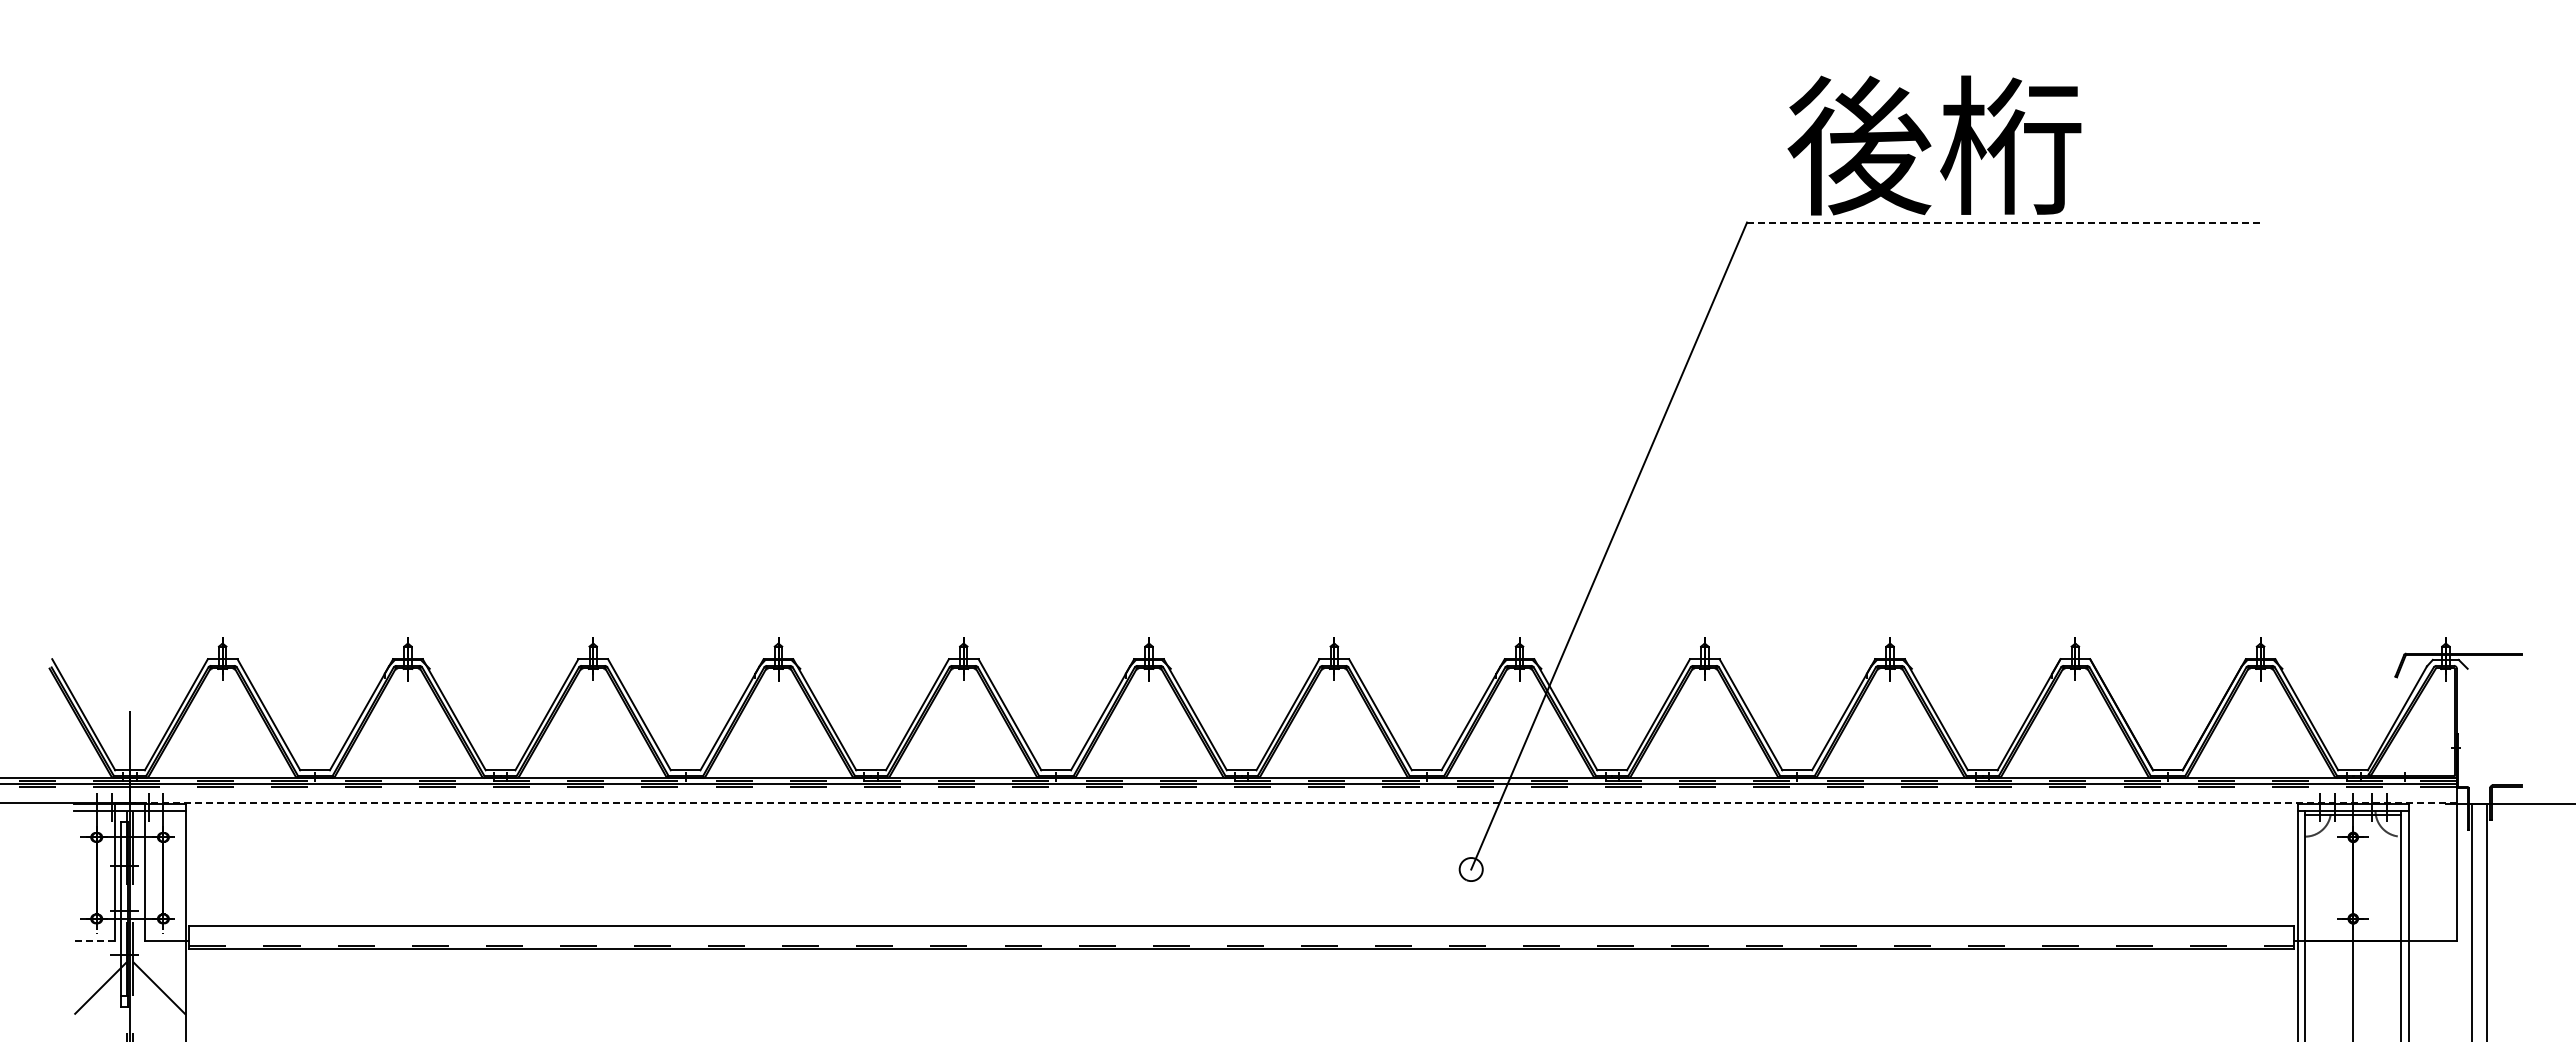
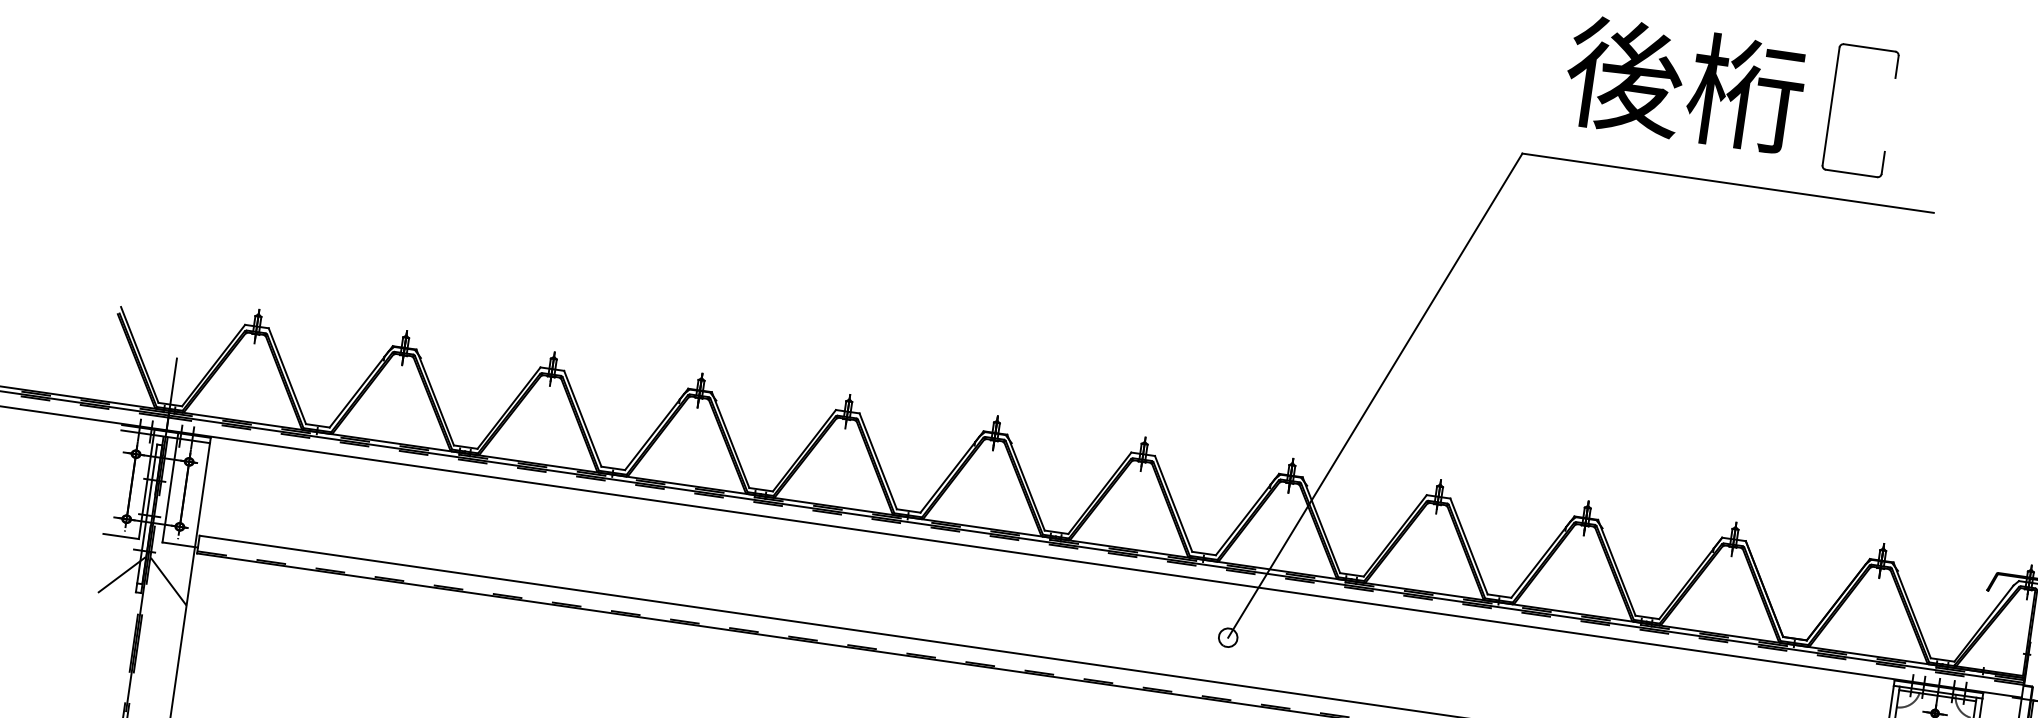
part: (2118, 109) -> (1831, 106), added
text: (1934, 145) -> (1684, 85), moved
line: (2005, 222) -> (1728, 183), dashed -> solid
line: (1293, 802) -> (1094, 563), dashed -> solid
line: (92, 941) -> (120, 536), dashed -> solid

